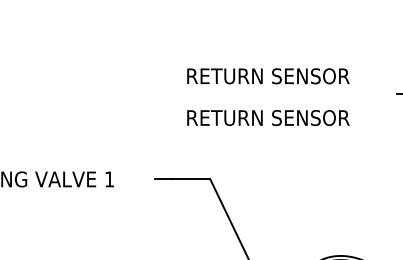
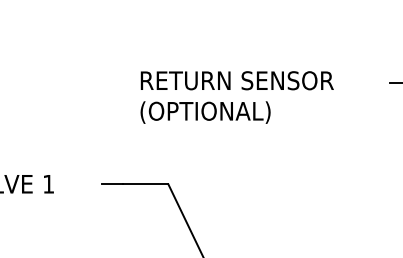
text: (268, 76) -> (237, 80), moved
text: (268, 118) -> (237, 111), RETURN SENSOR -> (OPTIONAL)

